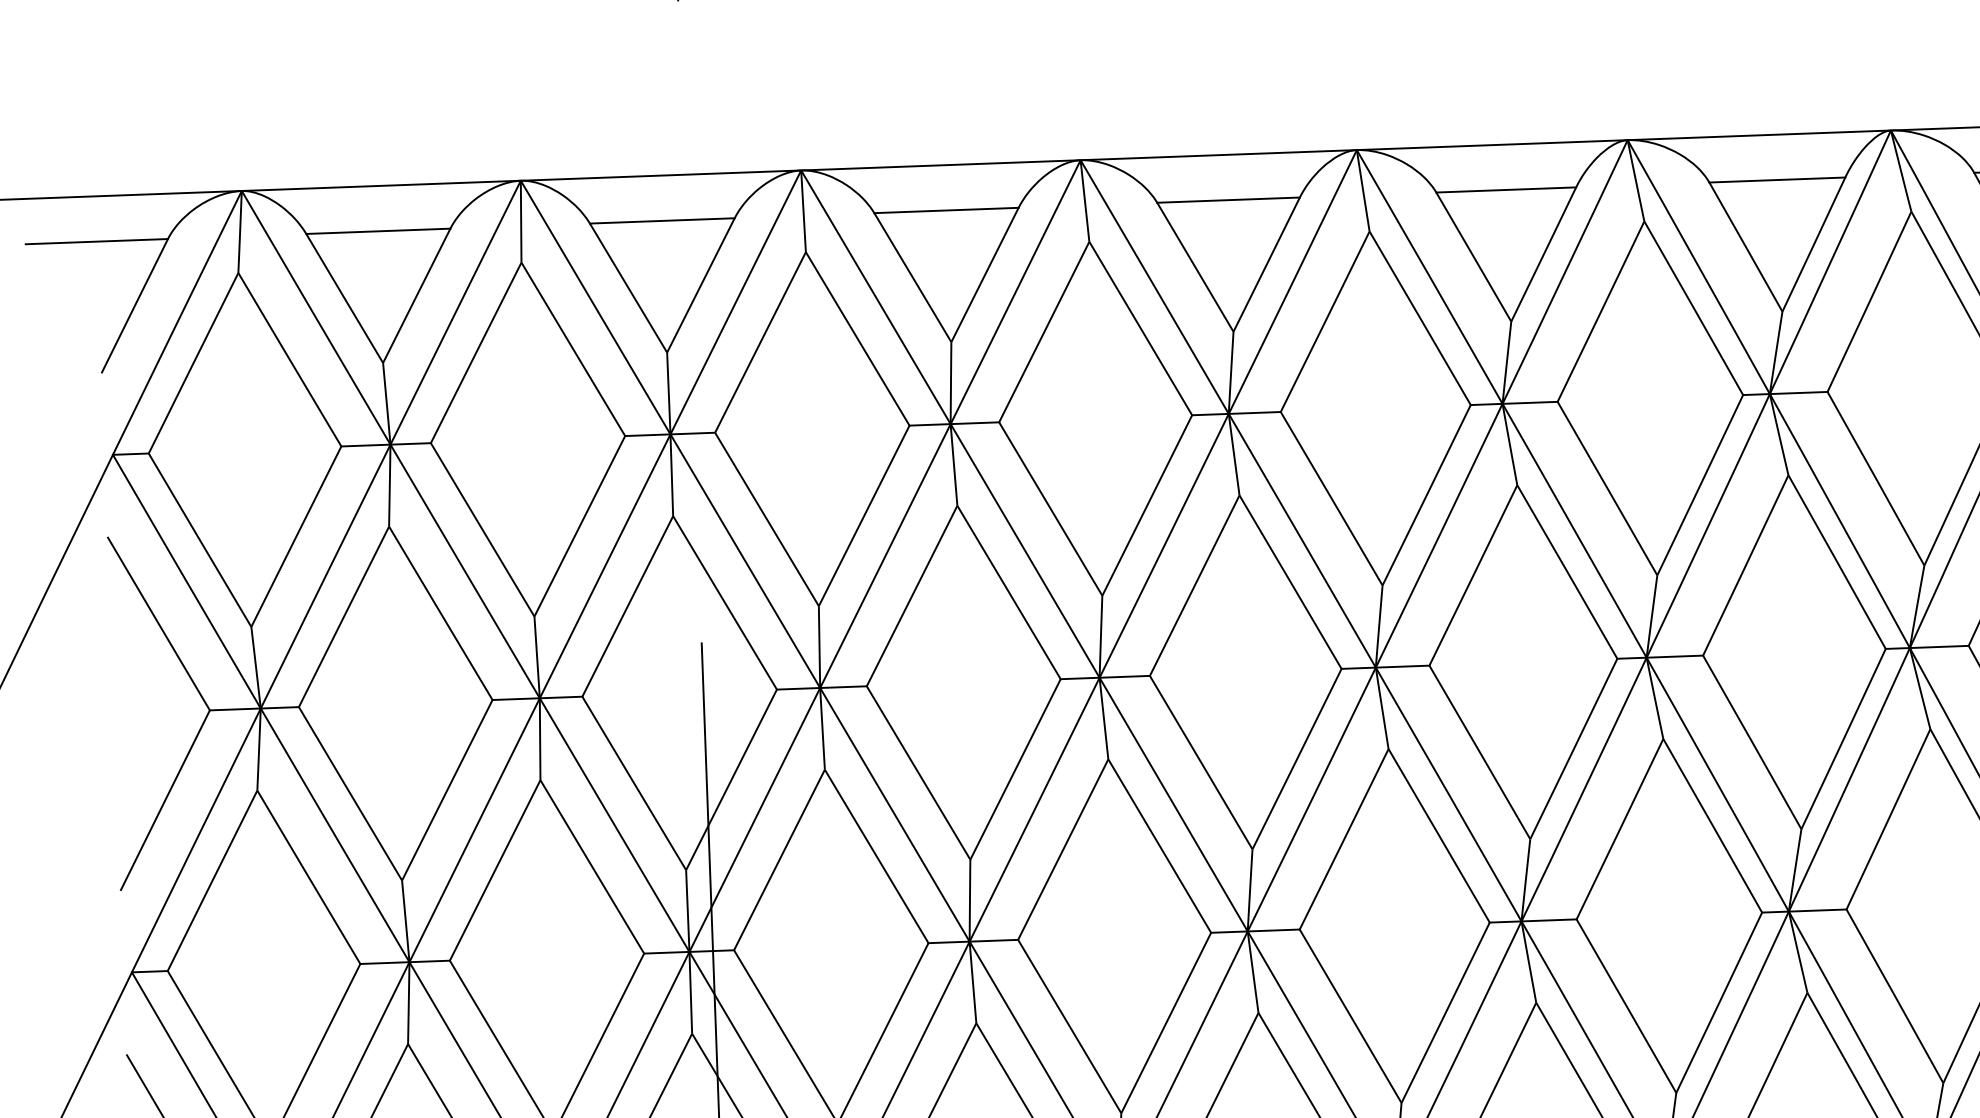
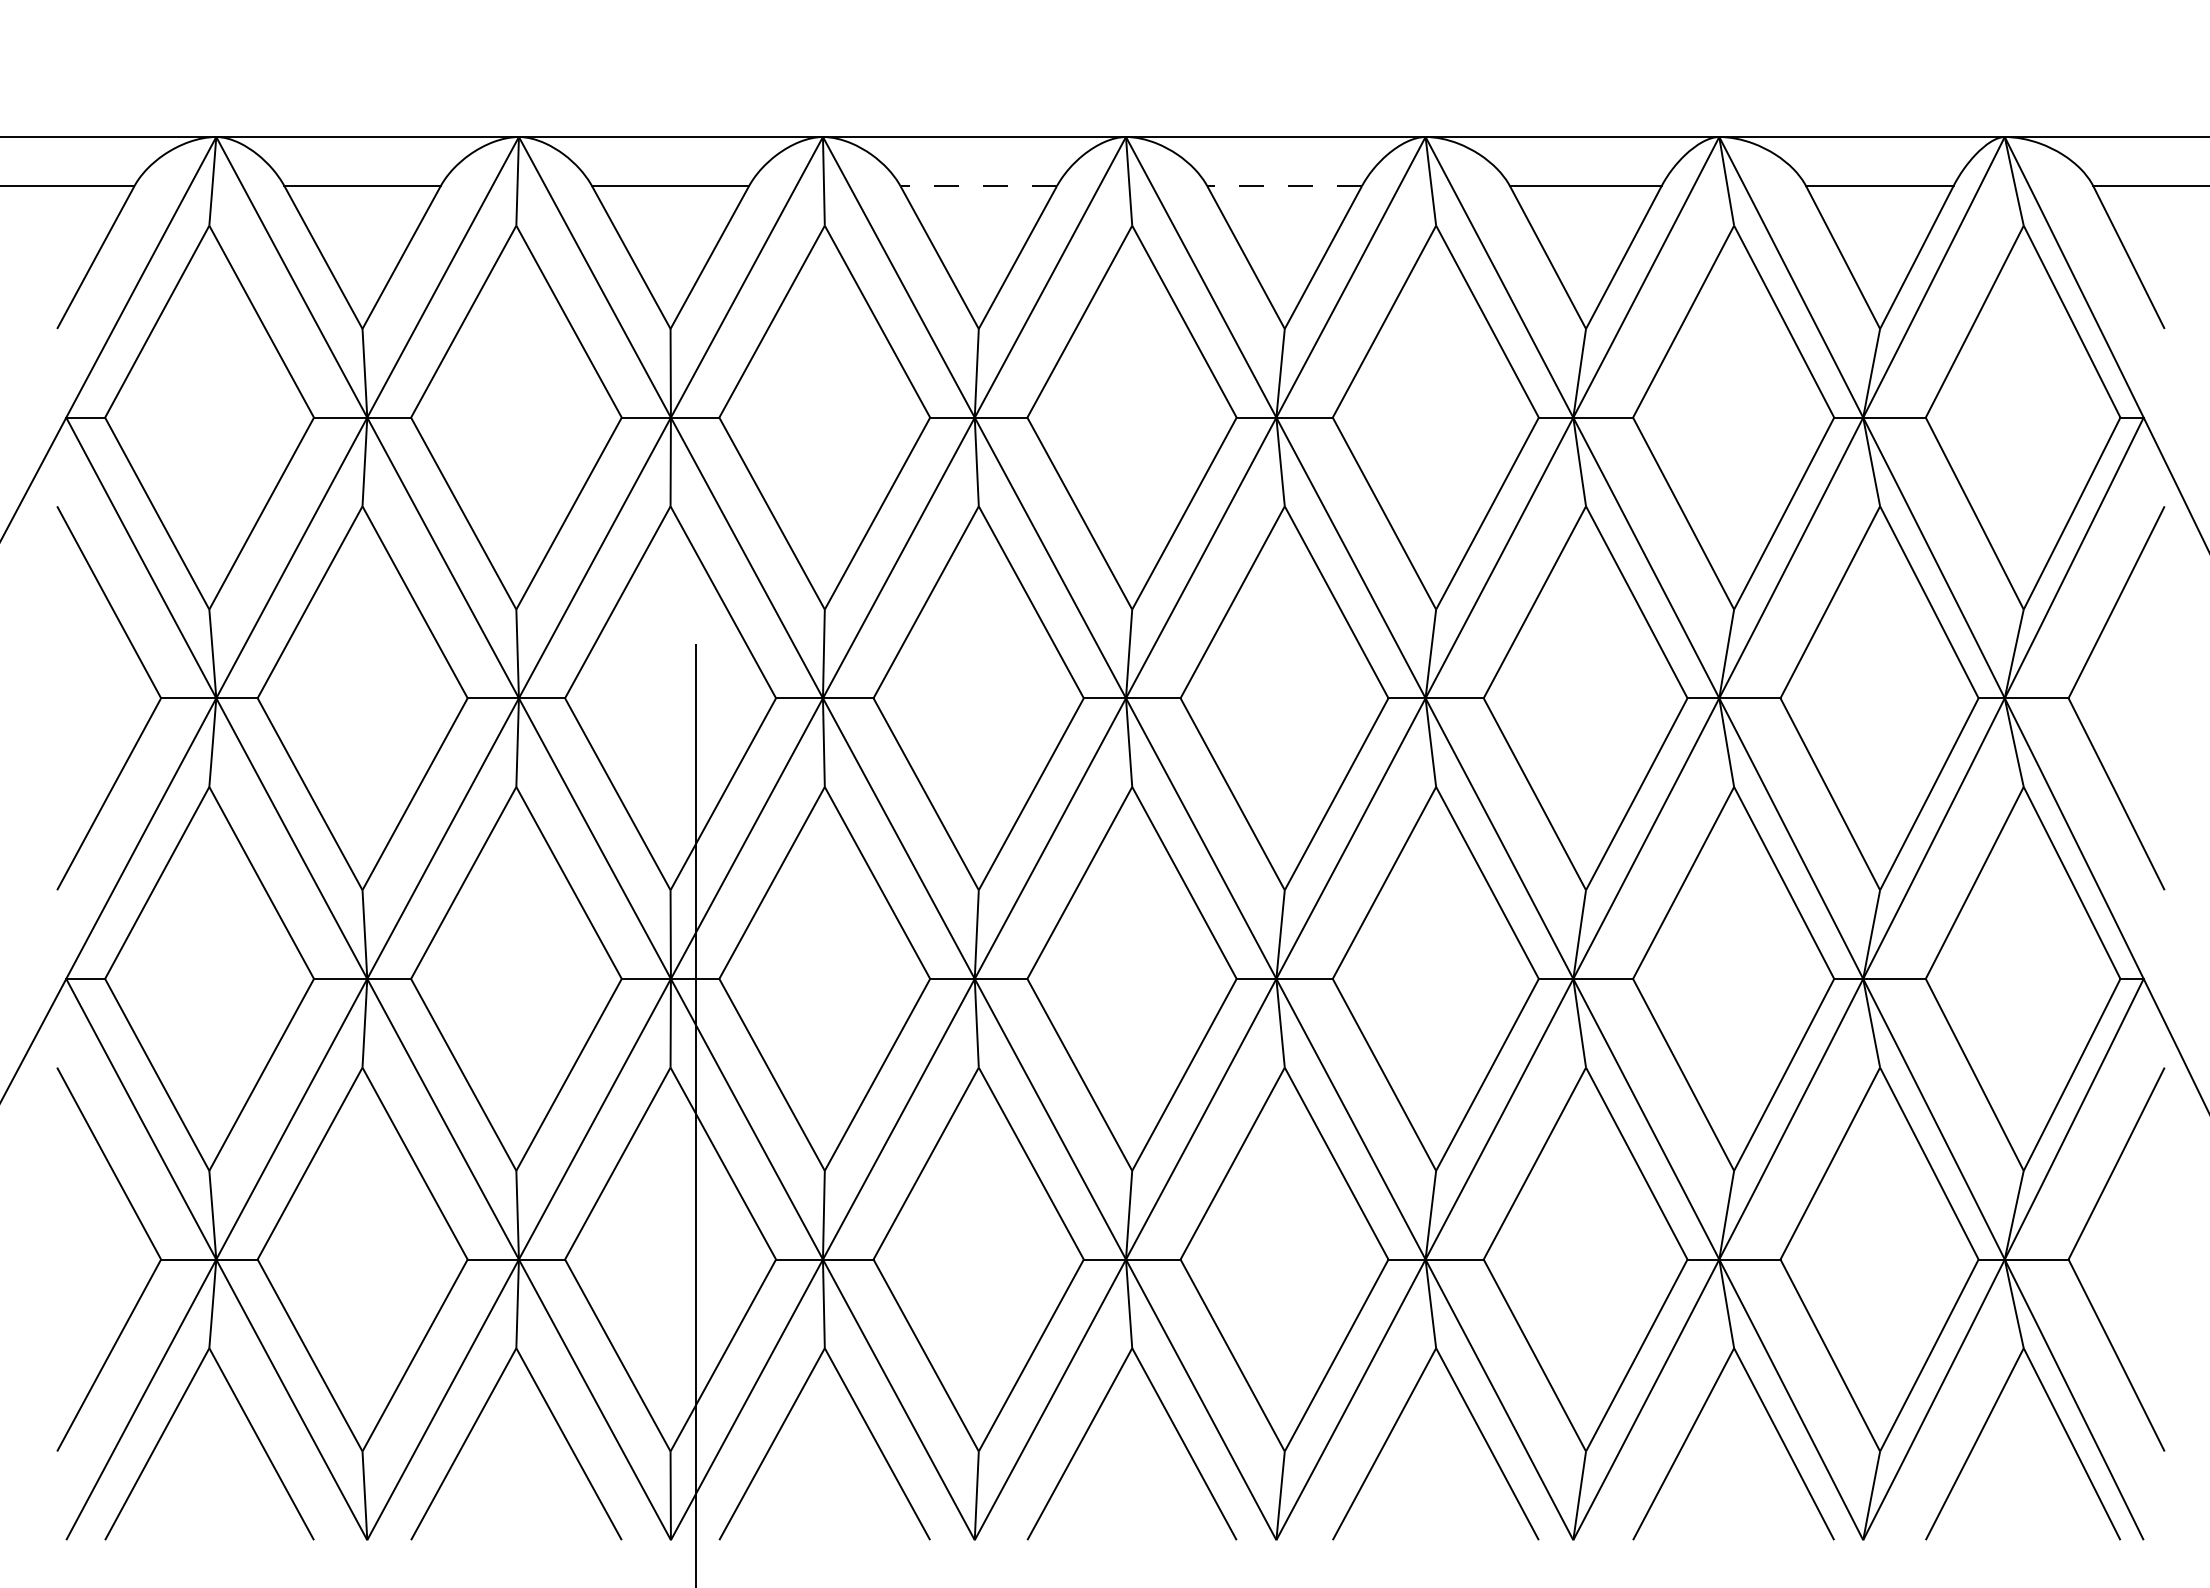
line: (1228, 200) -> (1284, 186), solid -> dashed
line: (946, 210) -> (978, 186), solid -> dashed

